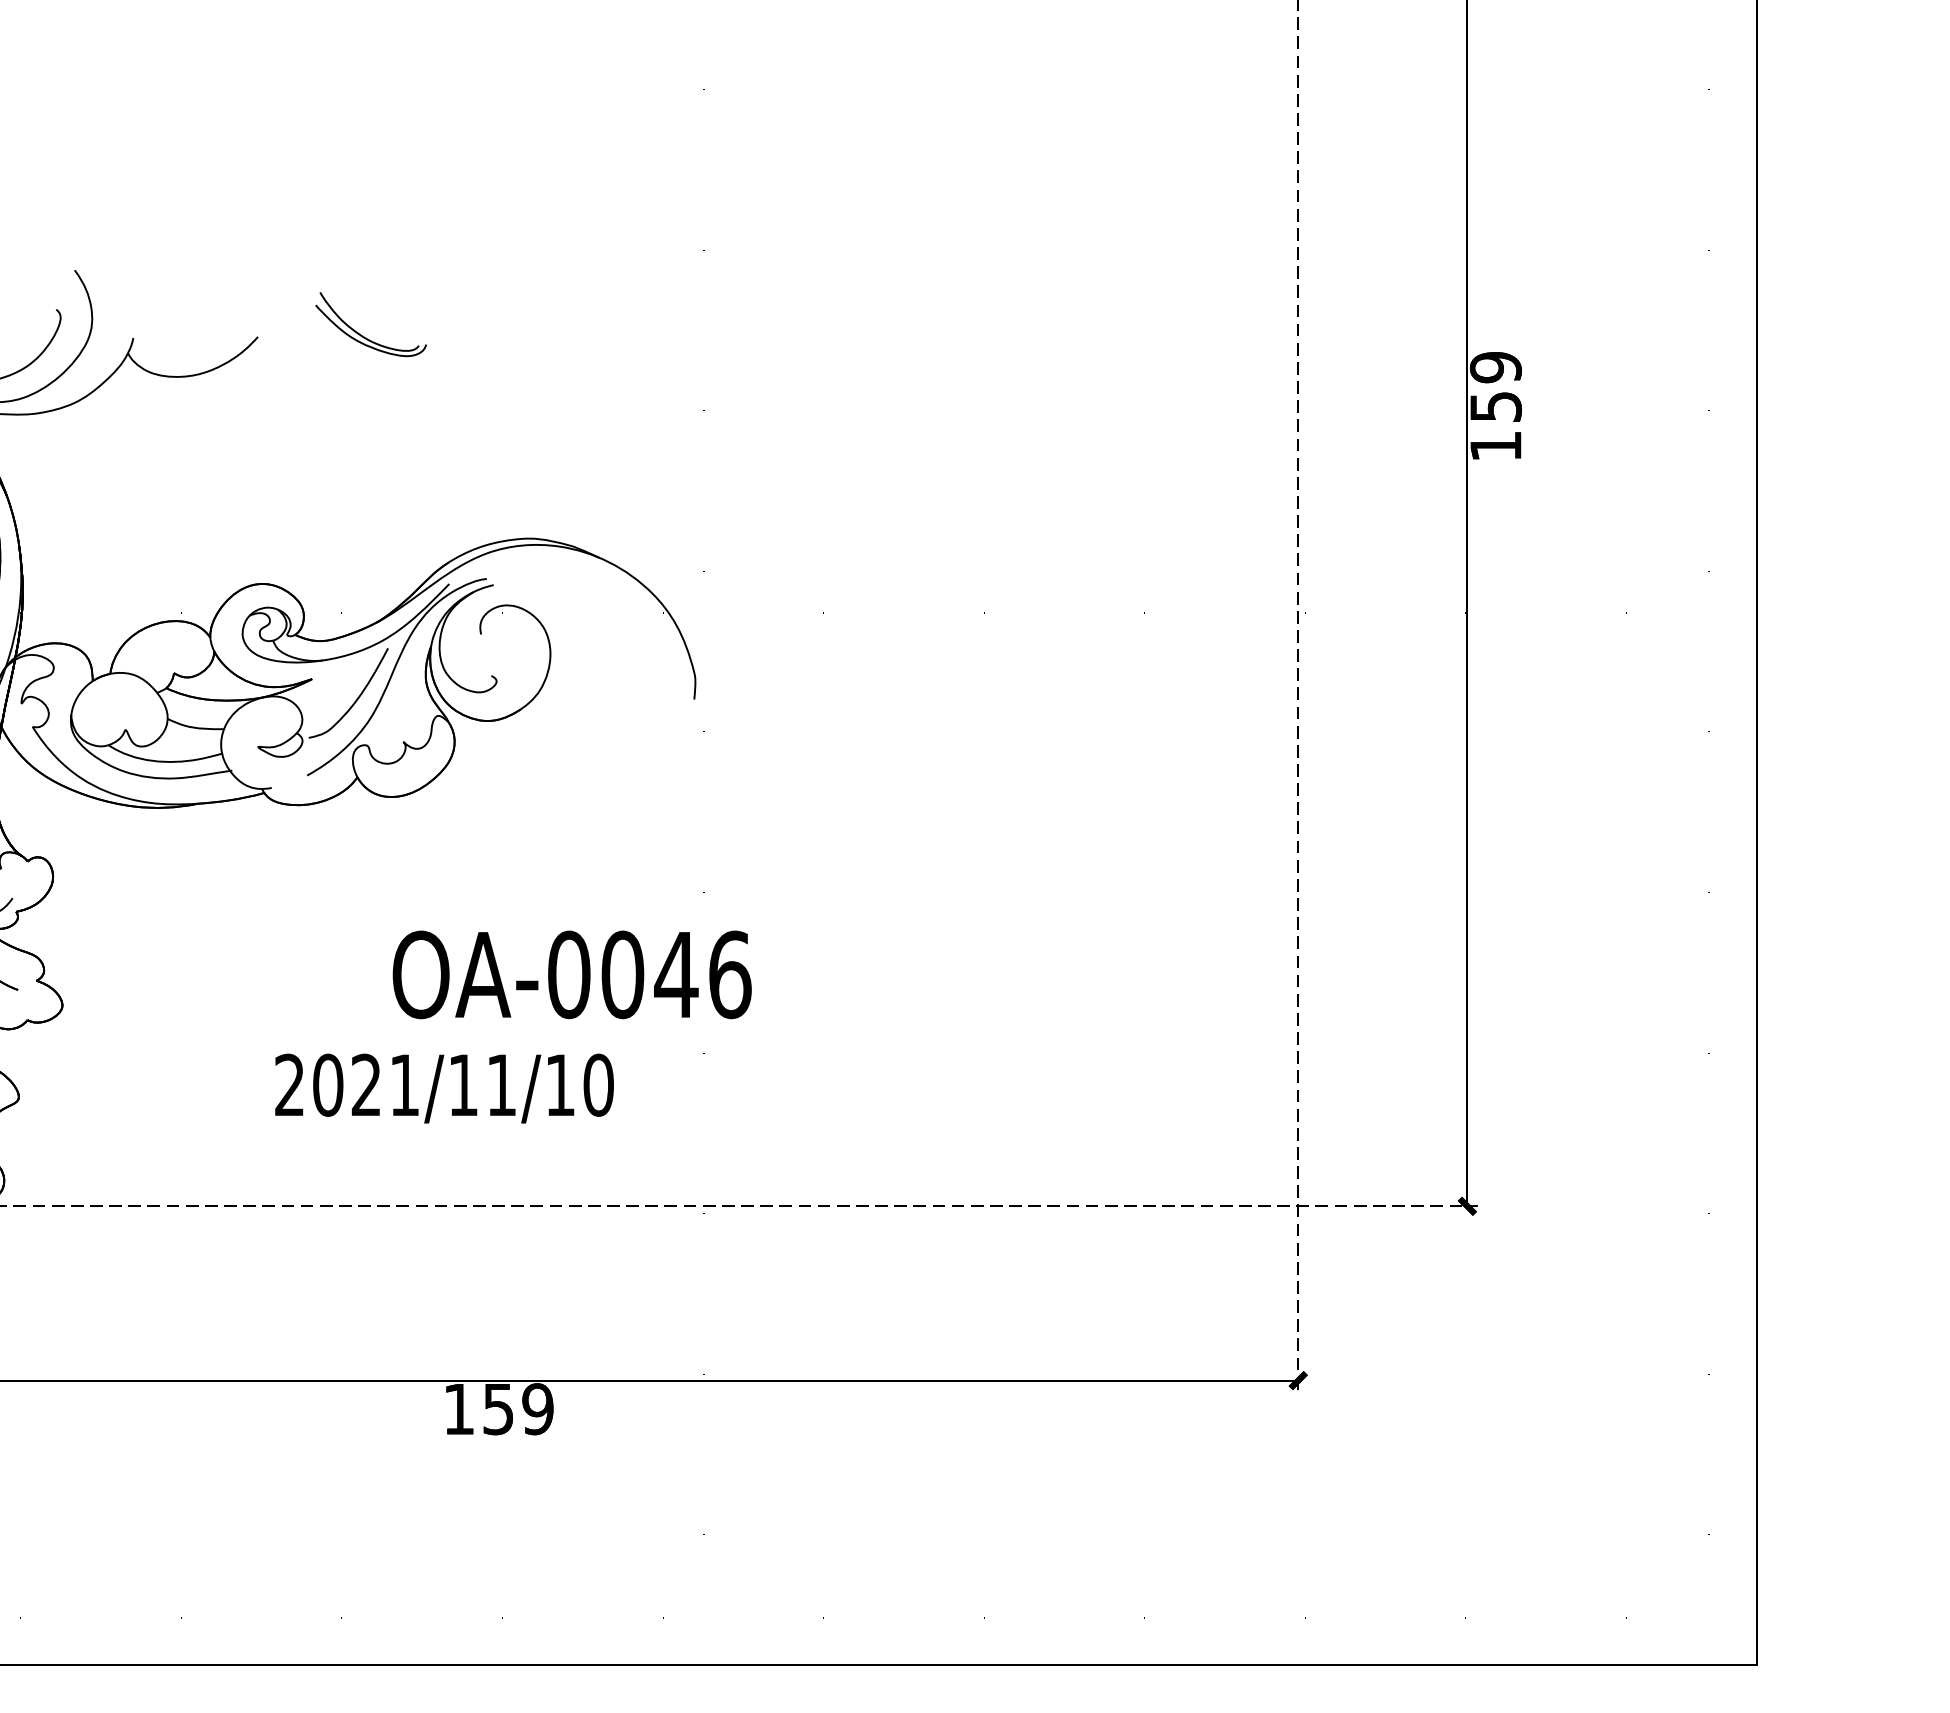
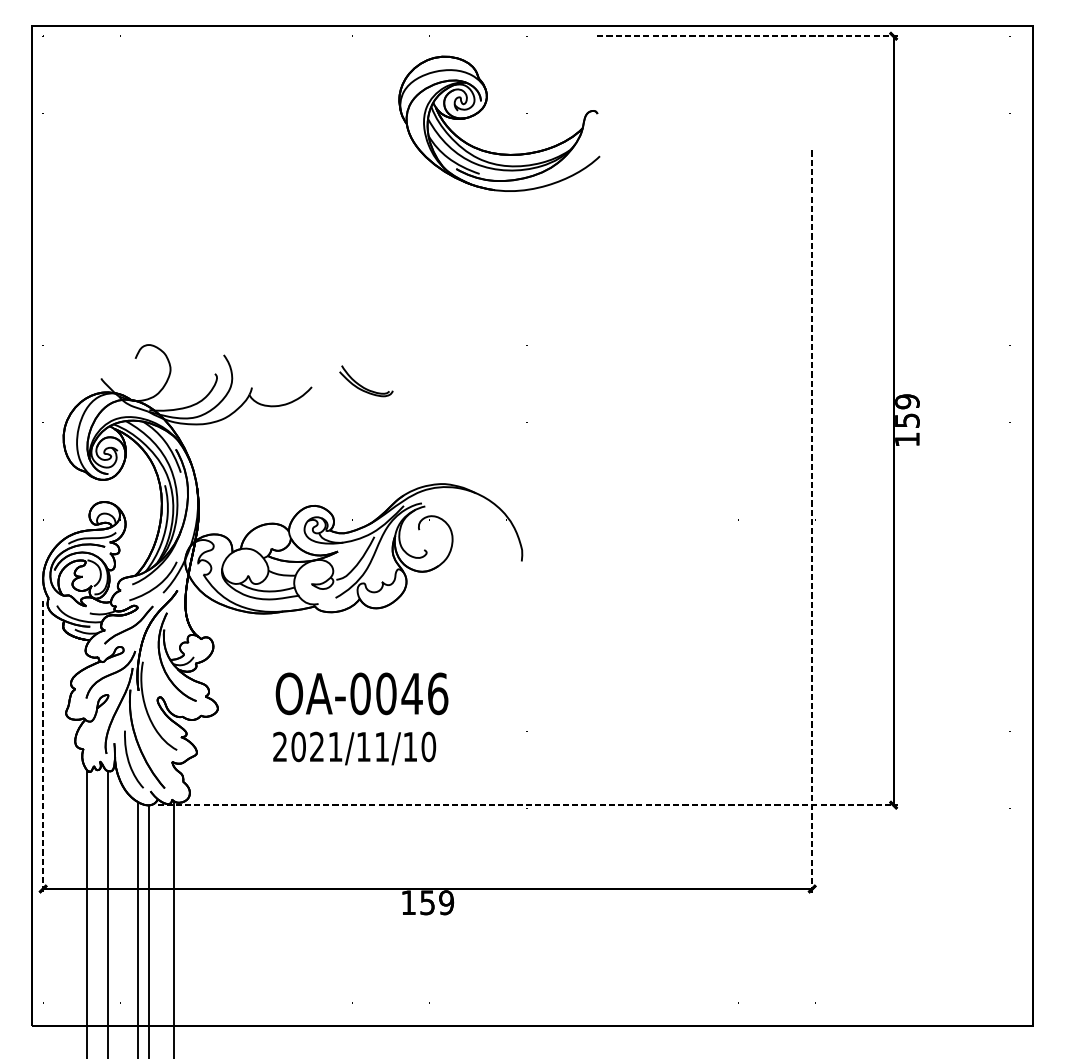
text: (571, 974) -> (361, 693), moved
text: (444, 1088) -> (354, 748), moved

